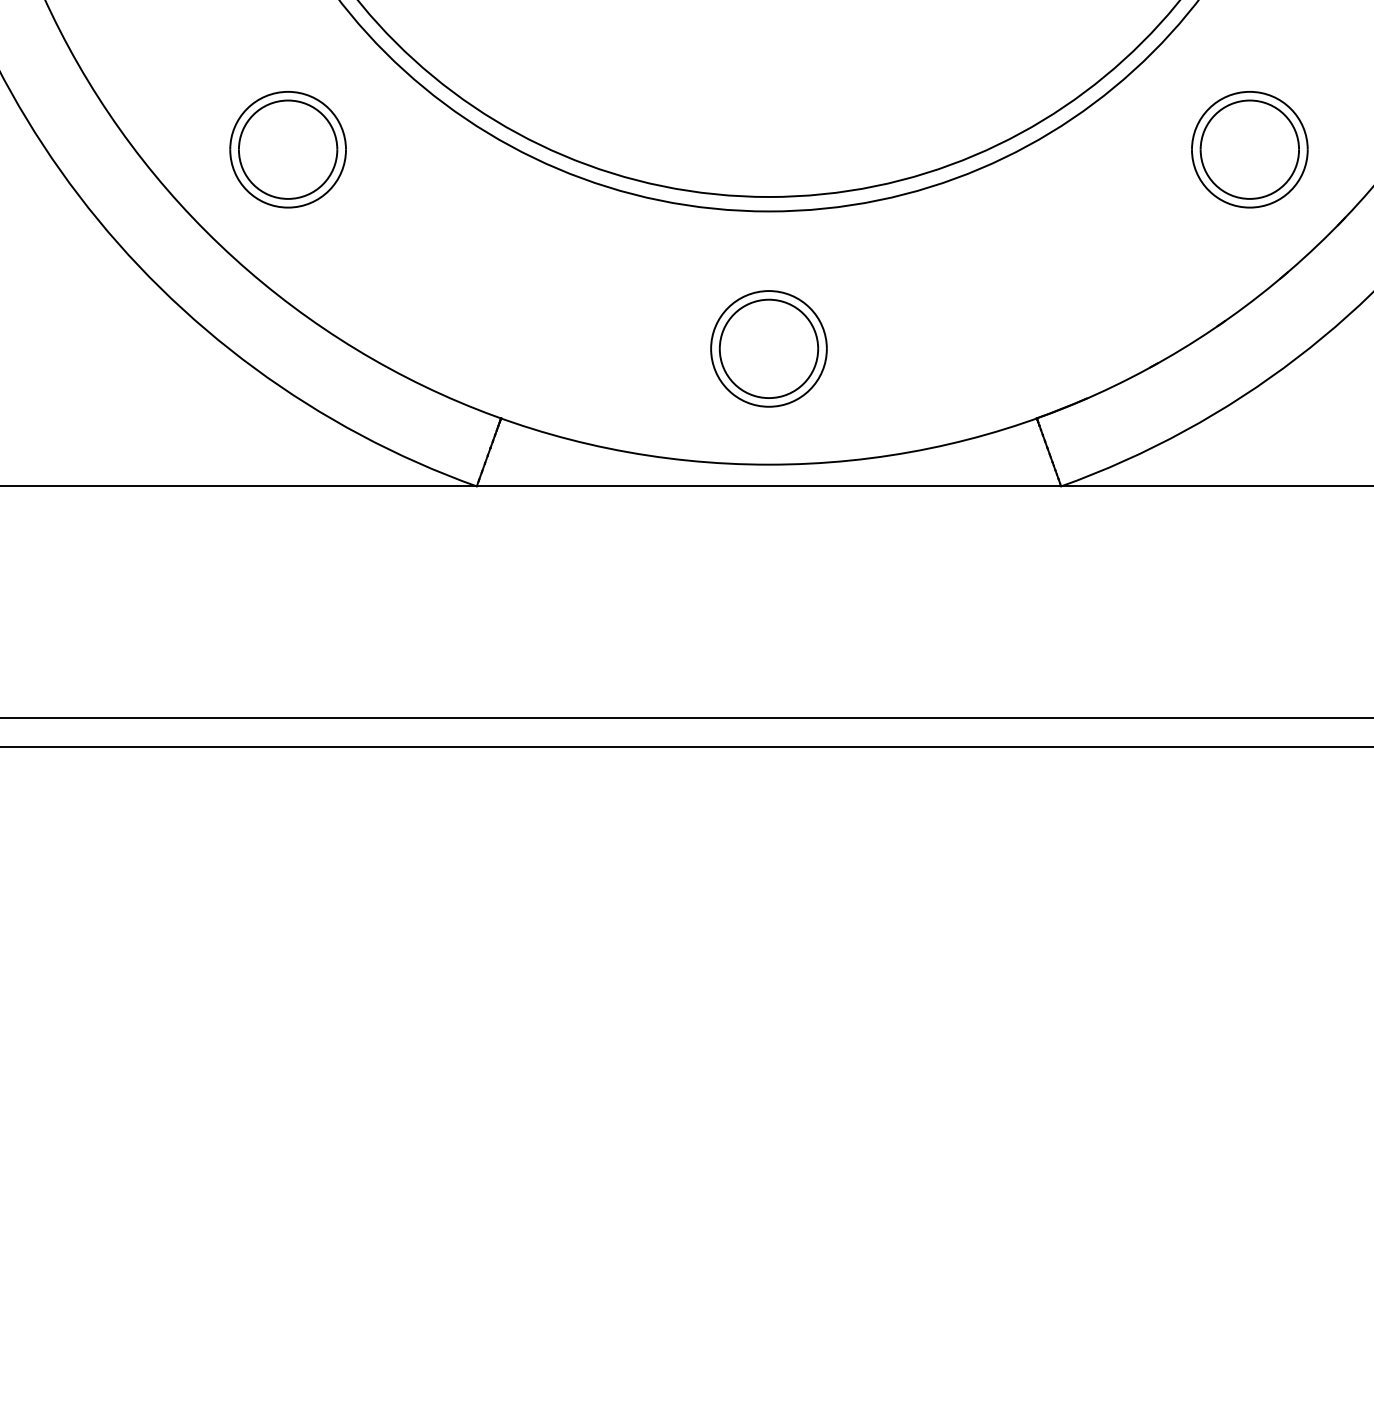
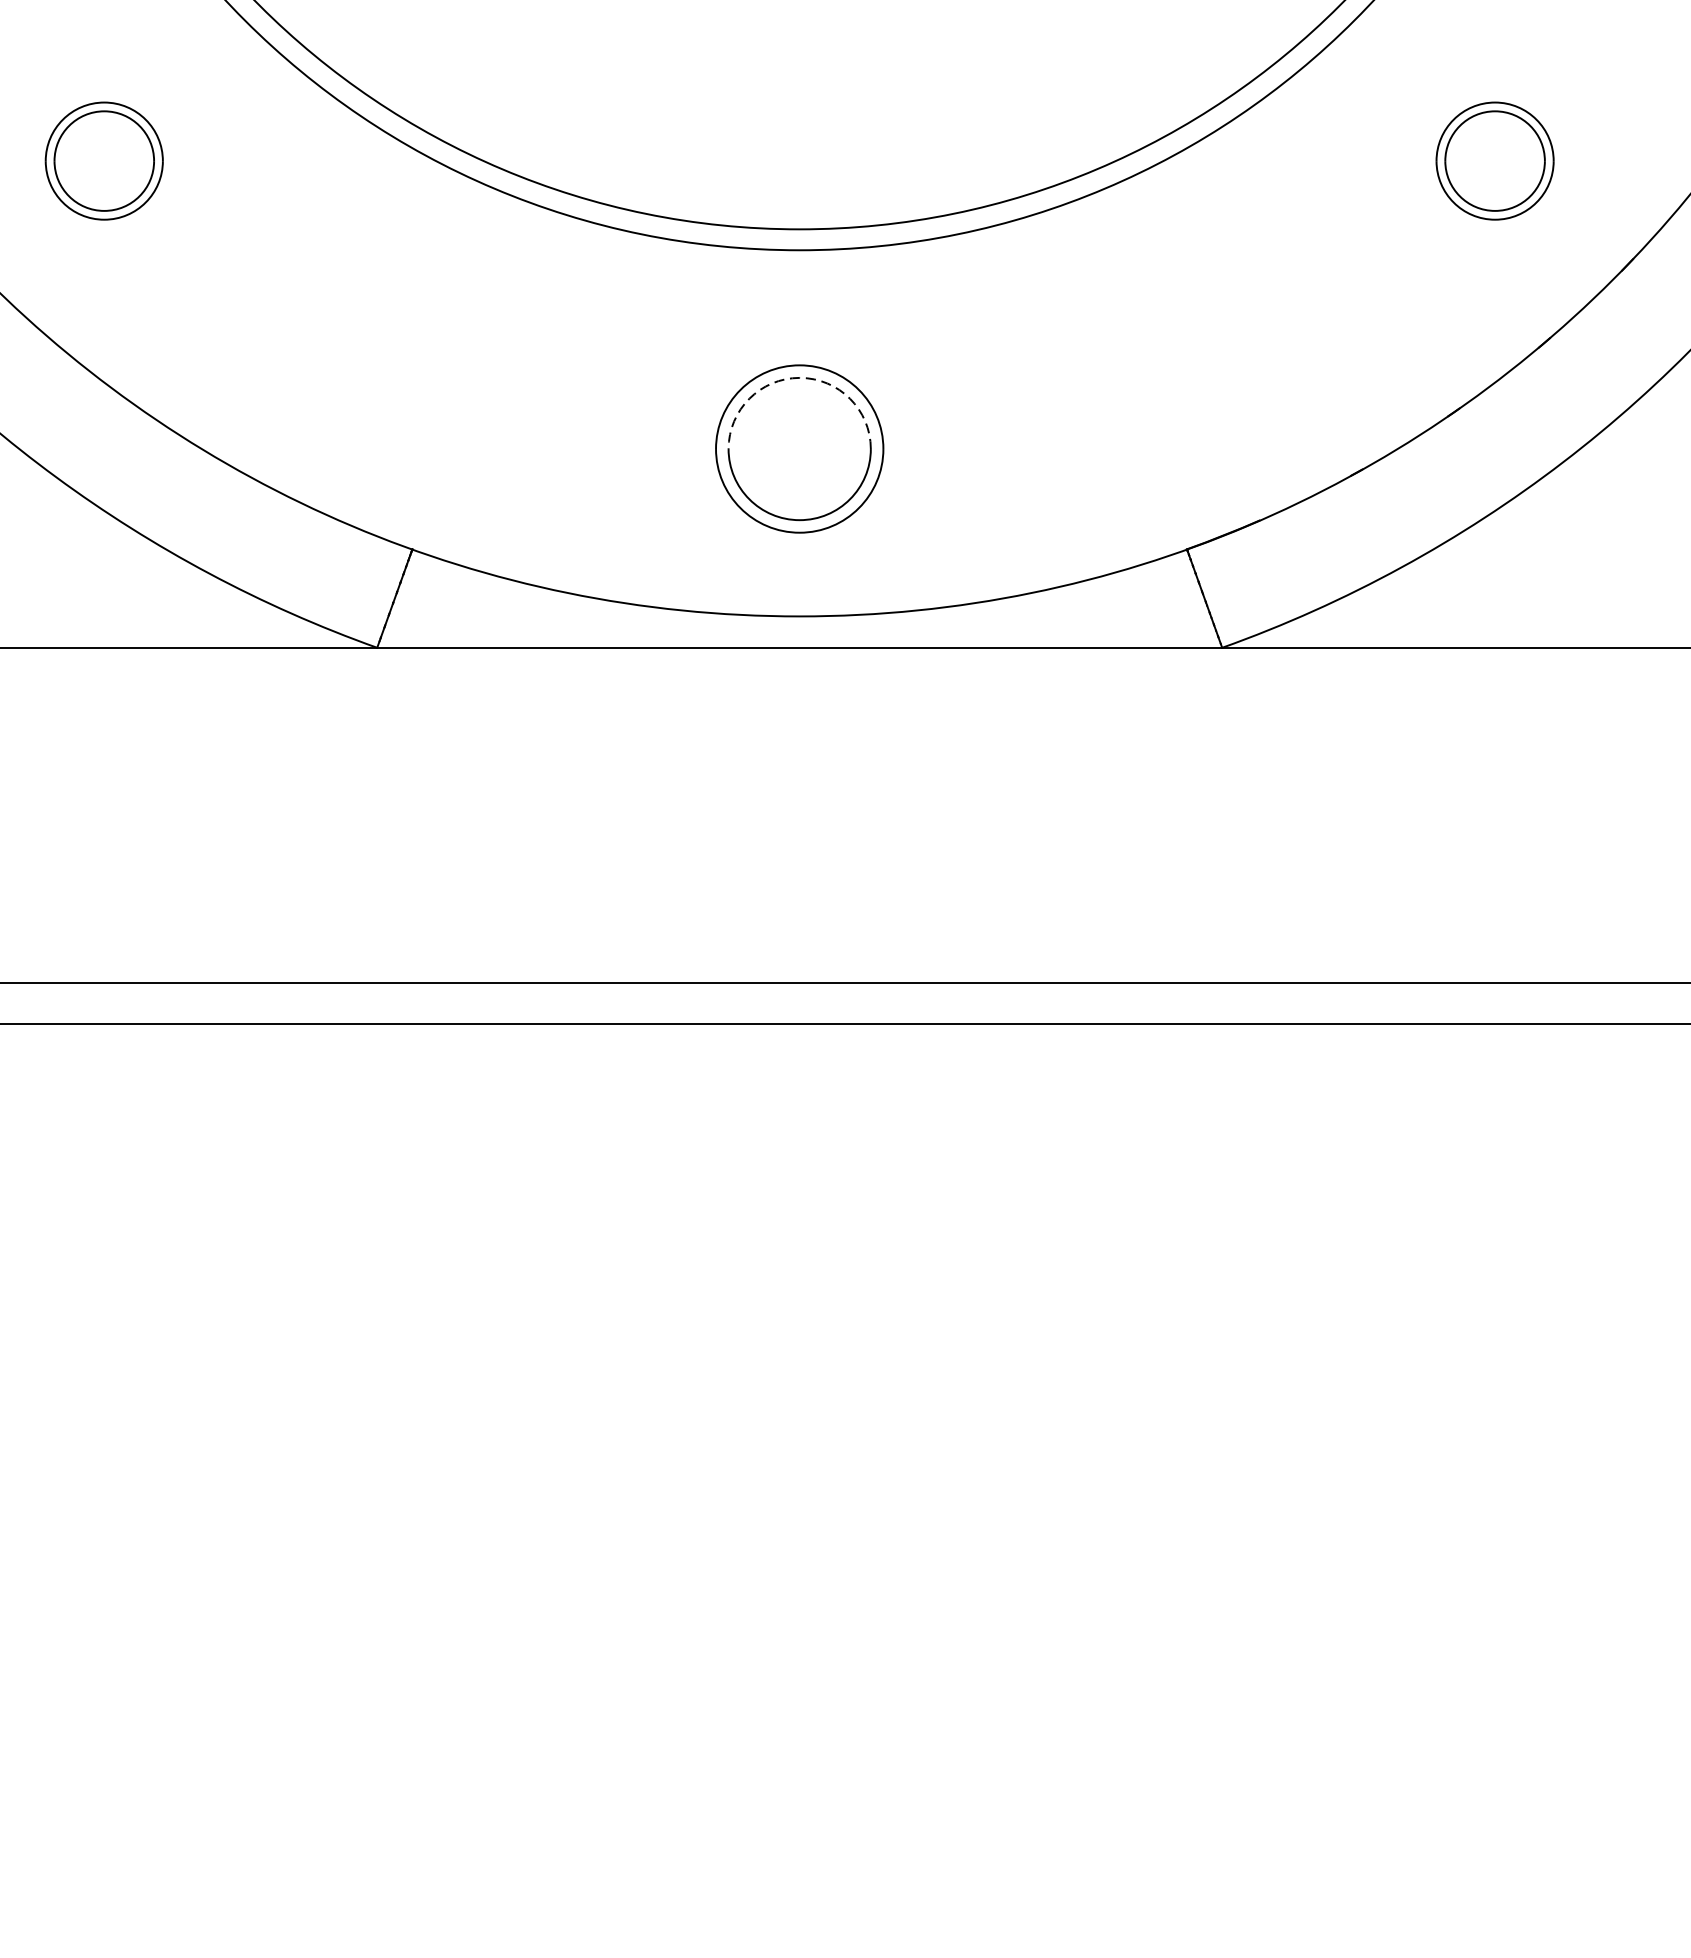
part: (287, 149) -> (103, 160), size x0.7
part: (1249, 149) -> (1494, 160), size x0.7
arc: (768, 299) -> (798, 377), solid -> dashed

